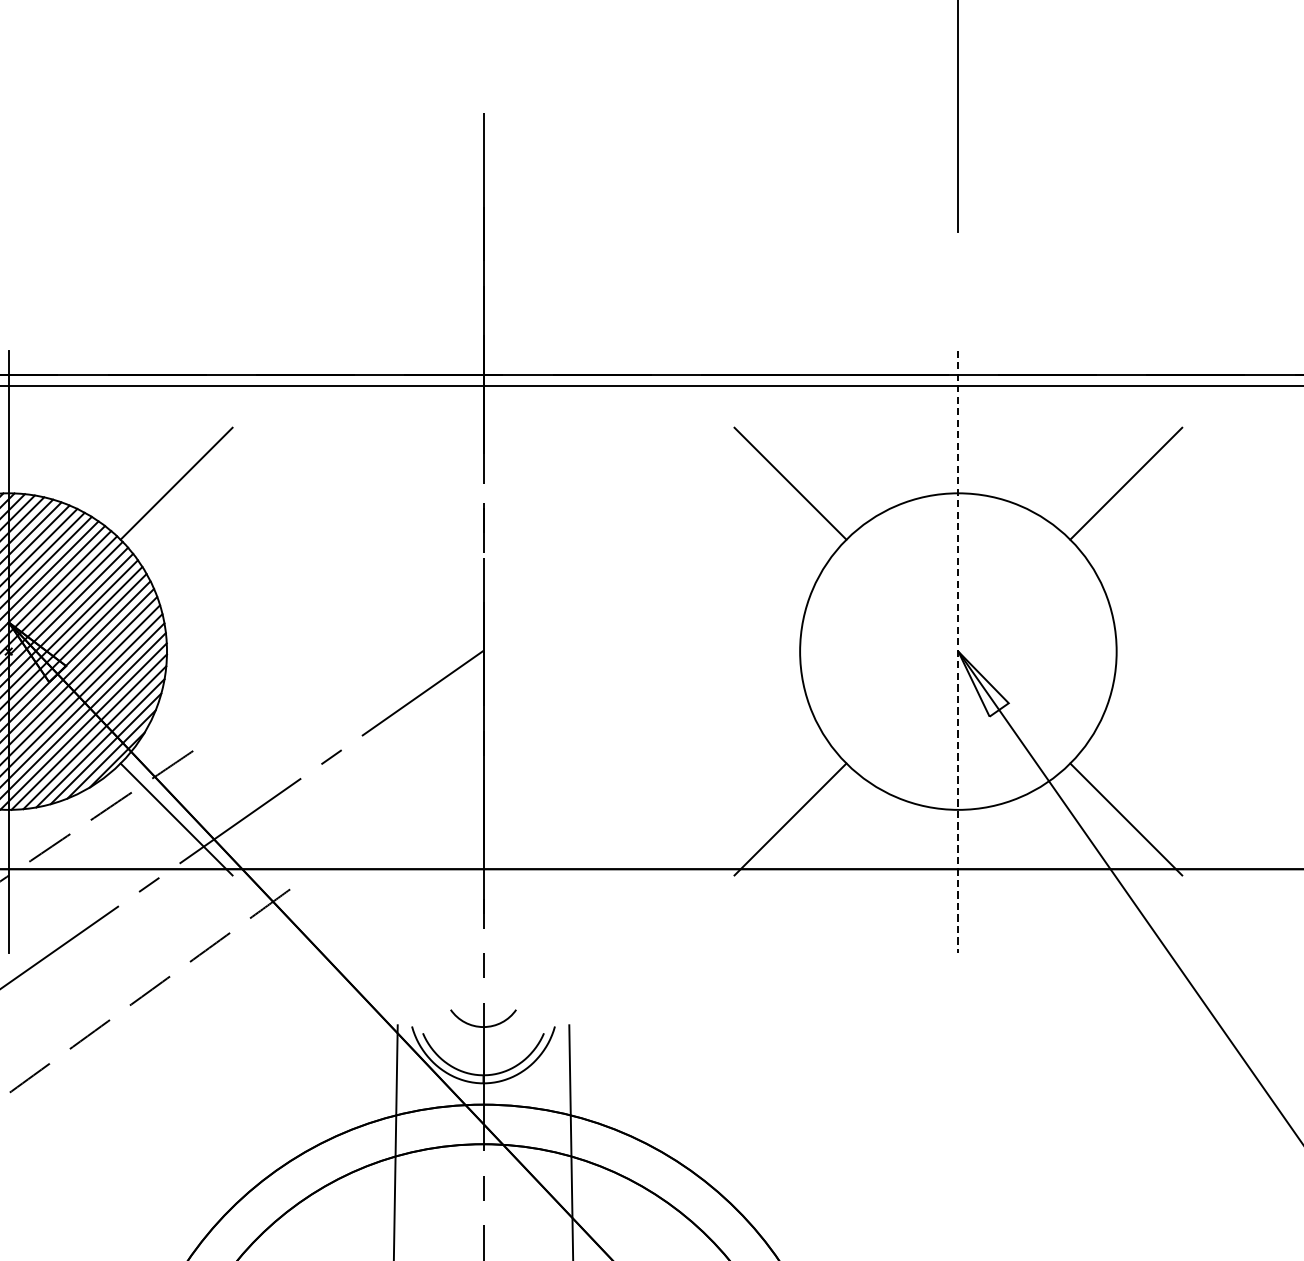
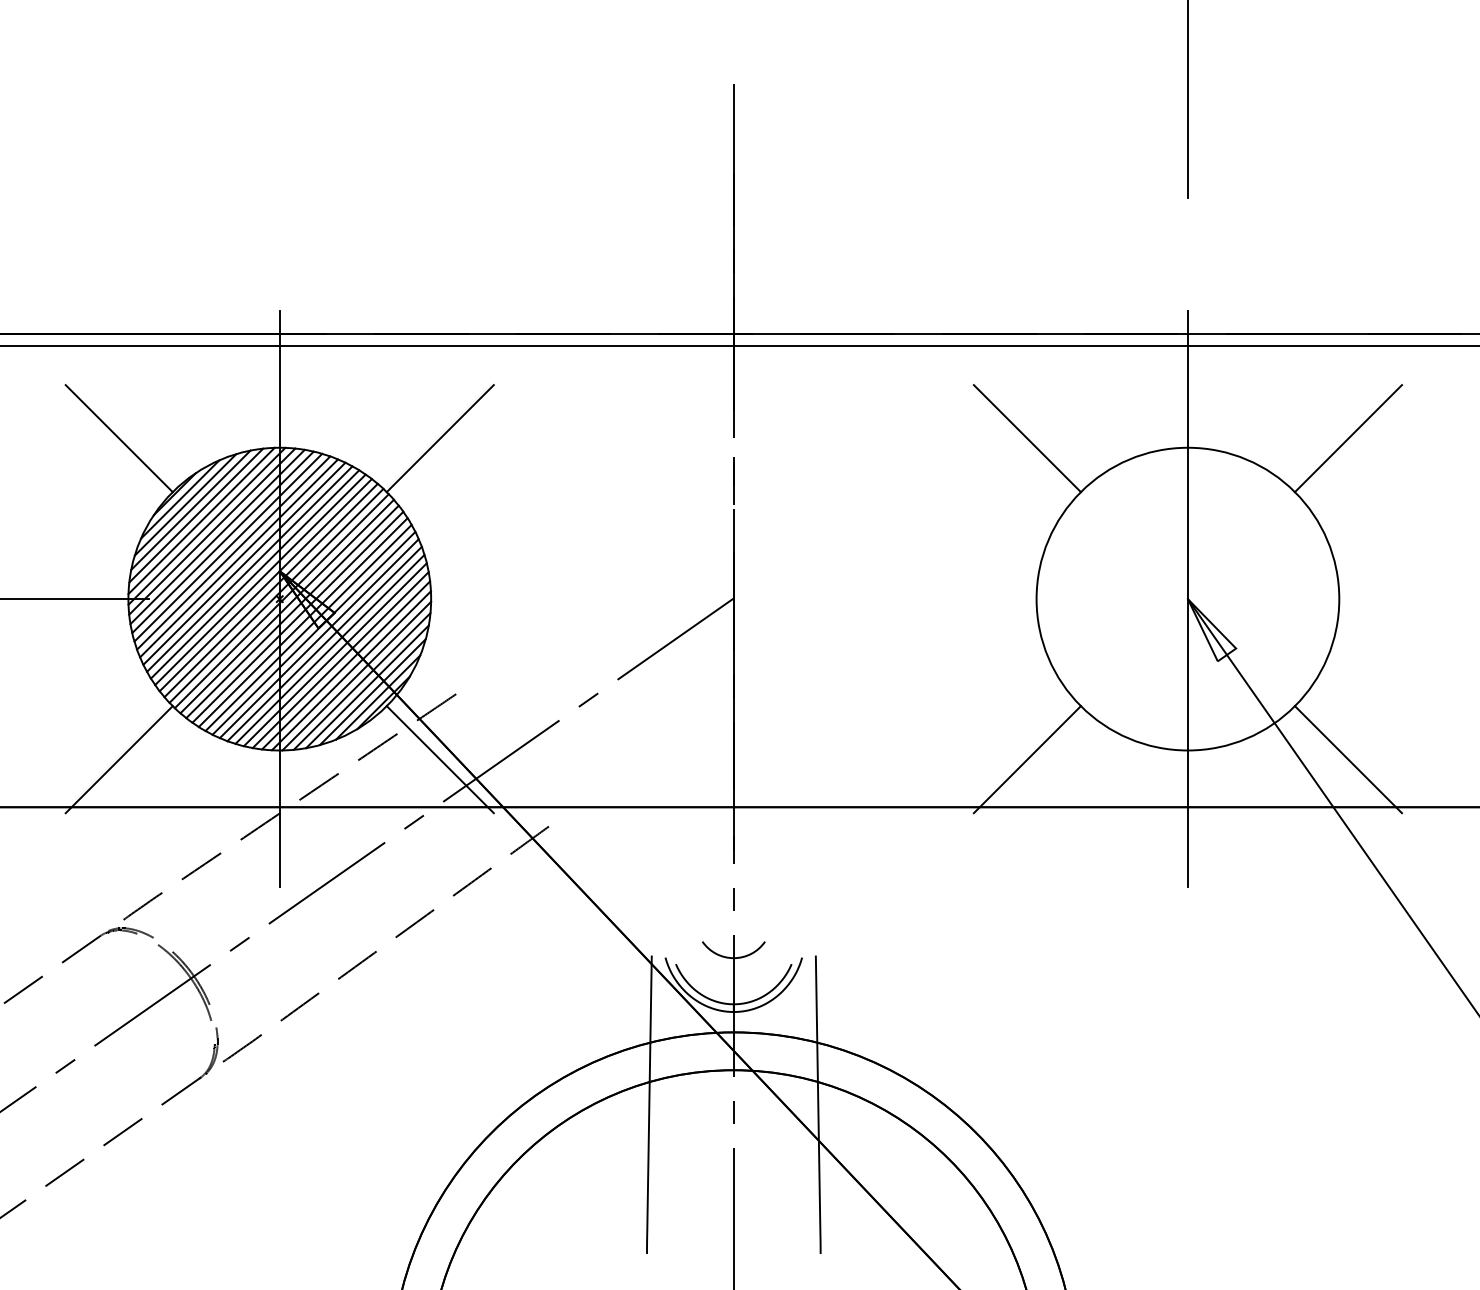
line: (957, 651) -> (1187, 599), dashed -> solid

